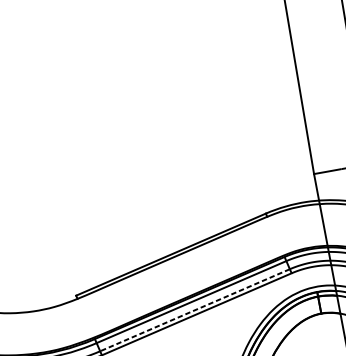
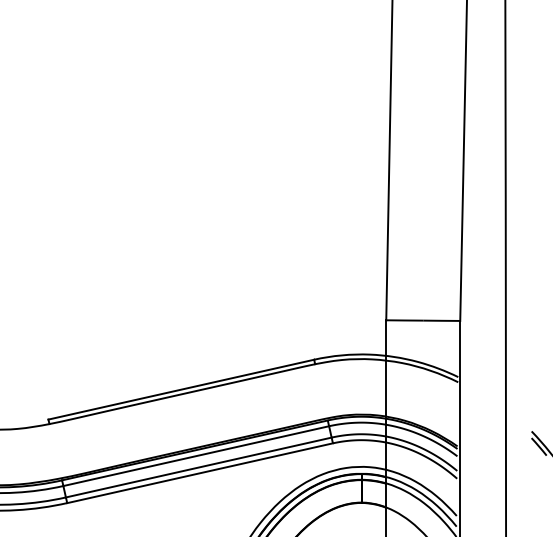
line: (194, 310) -> (198, 467), dashed -> solid

